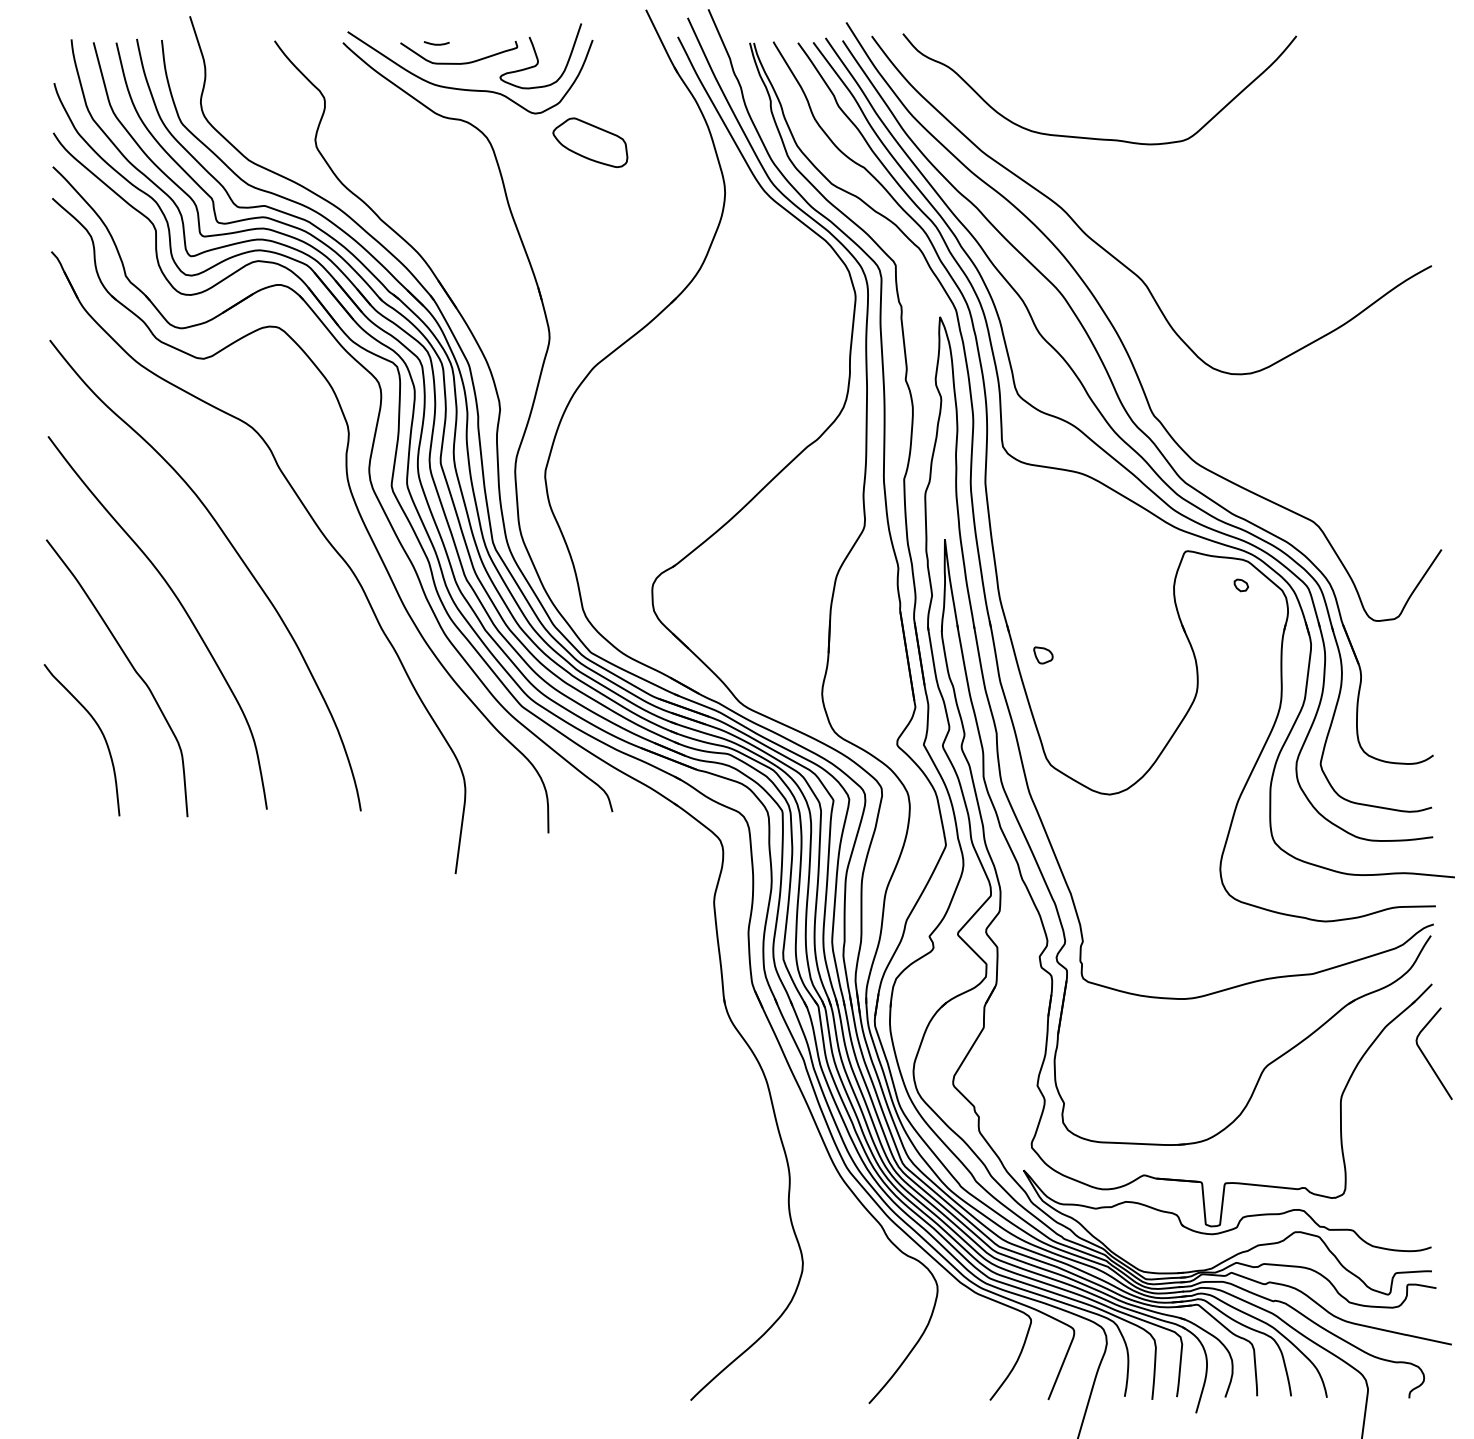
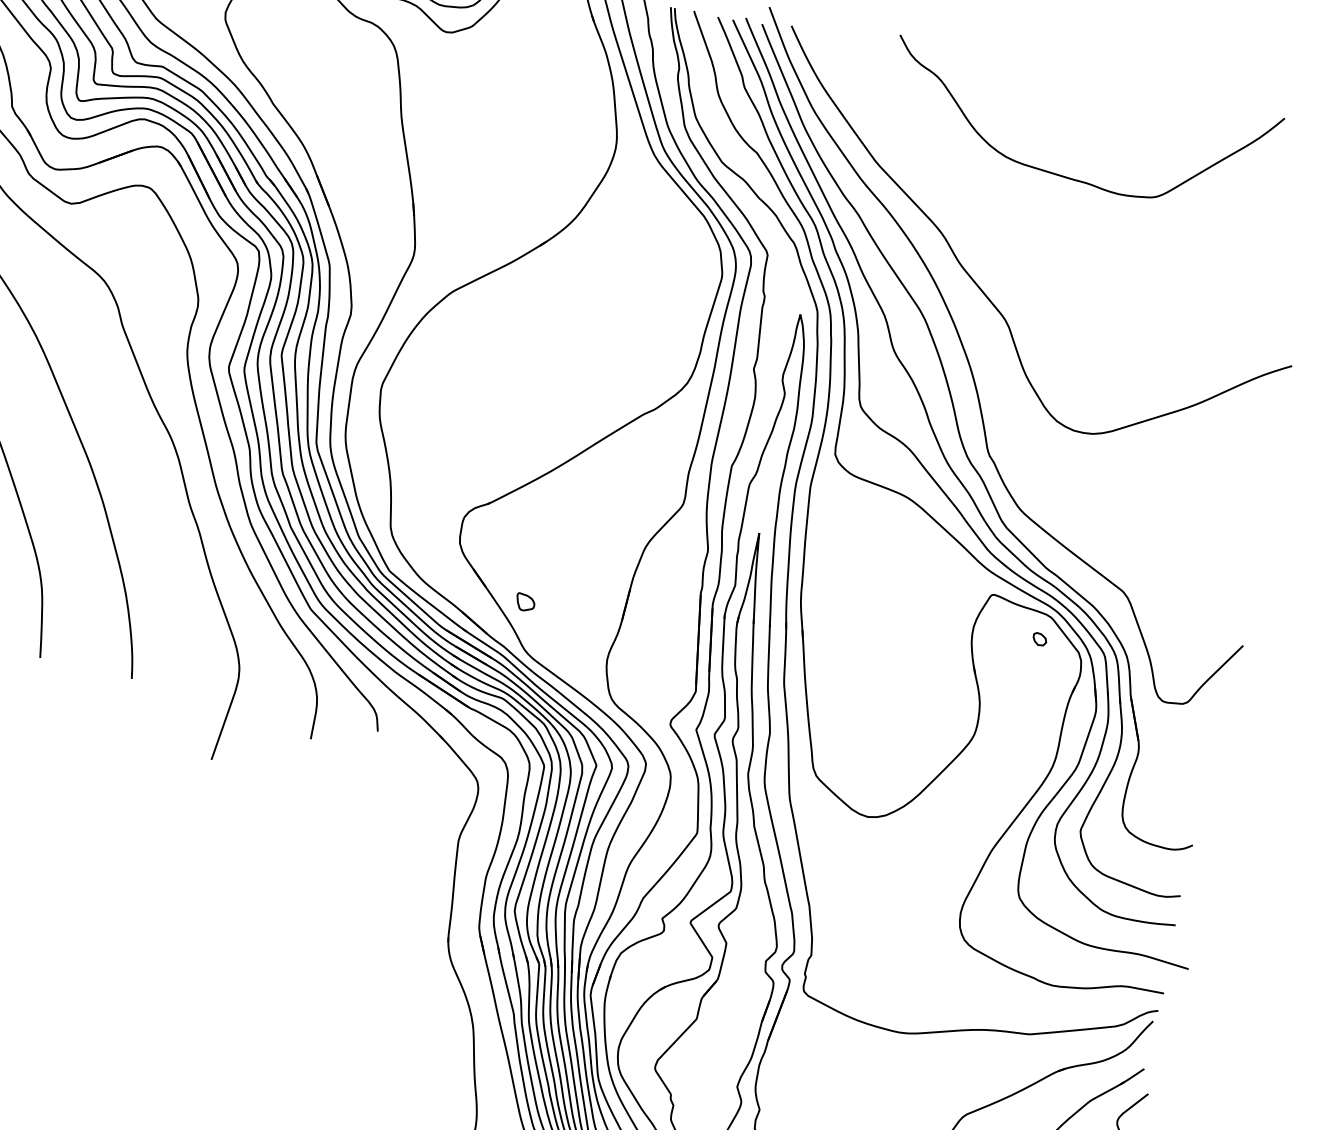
curve: (1092, 137) -> (1064, 175), moved
part: (590, 142) -> (494, 71), removed
part: (1043, 655) -> (525, 602), moved

